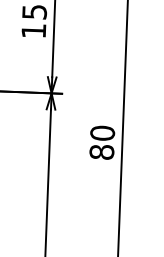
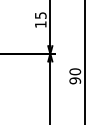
text: (102, 151) -> (75, 80), 80 -> 90

